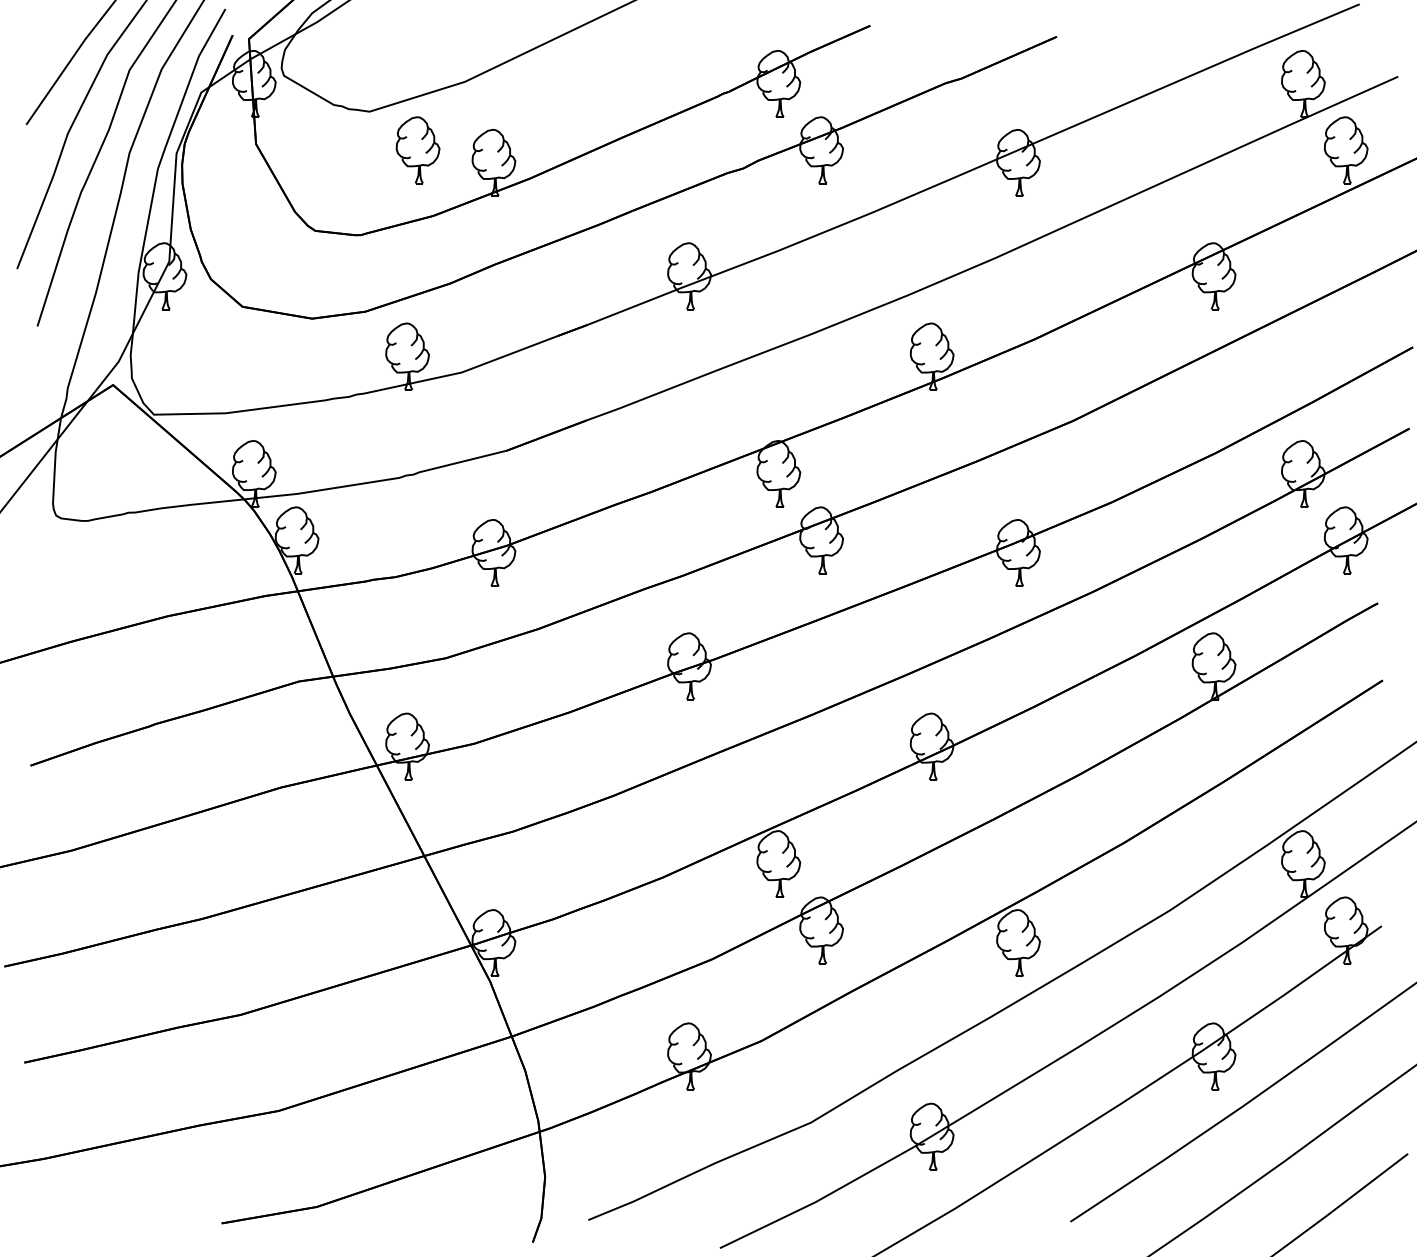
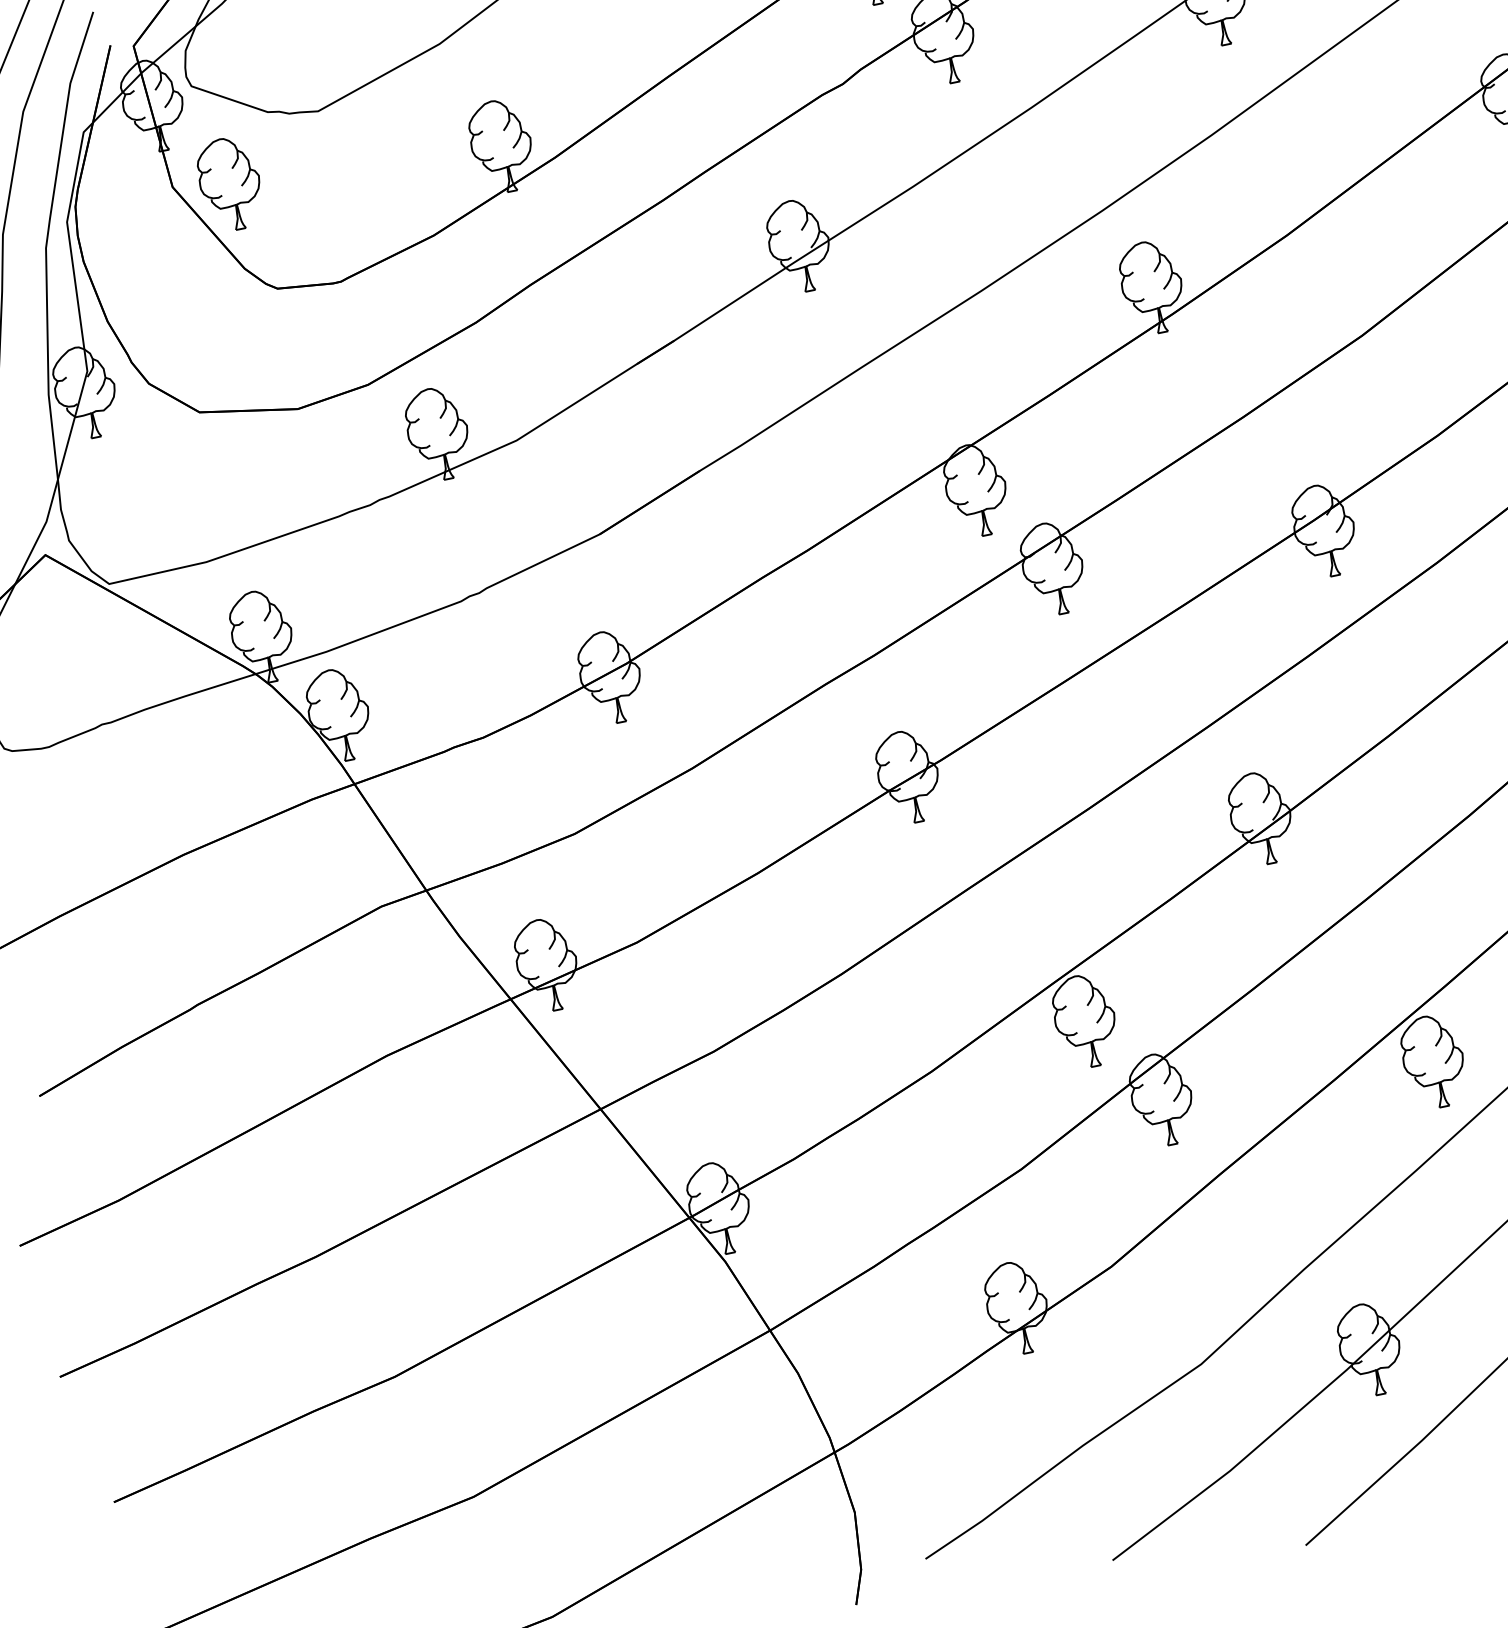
part: (417, 150) -> (229, 184), moved

